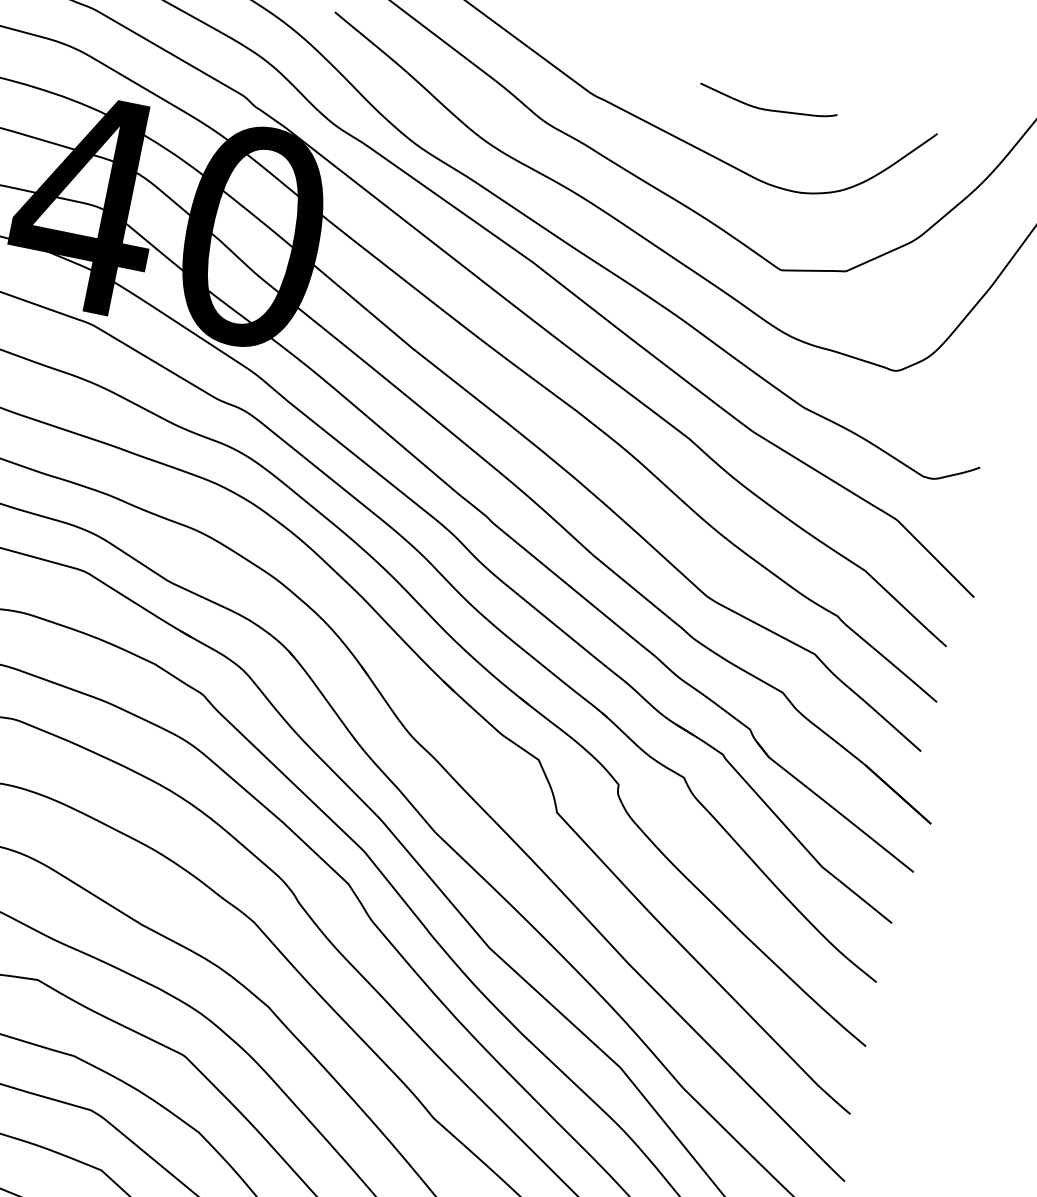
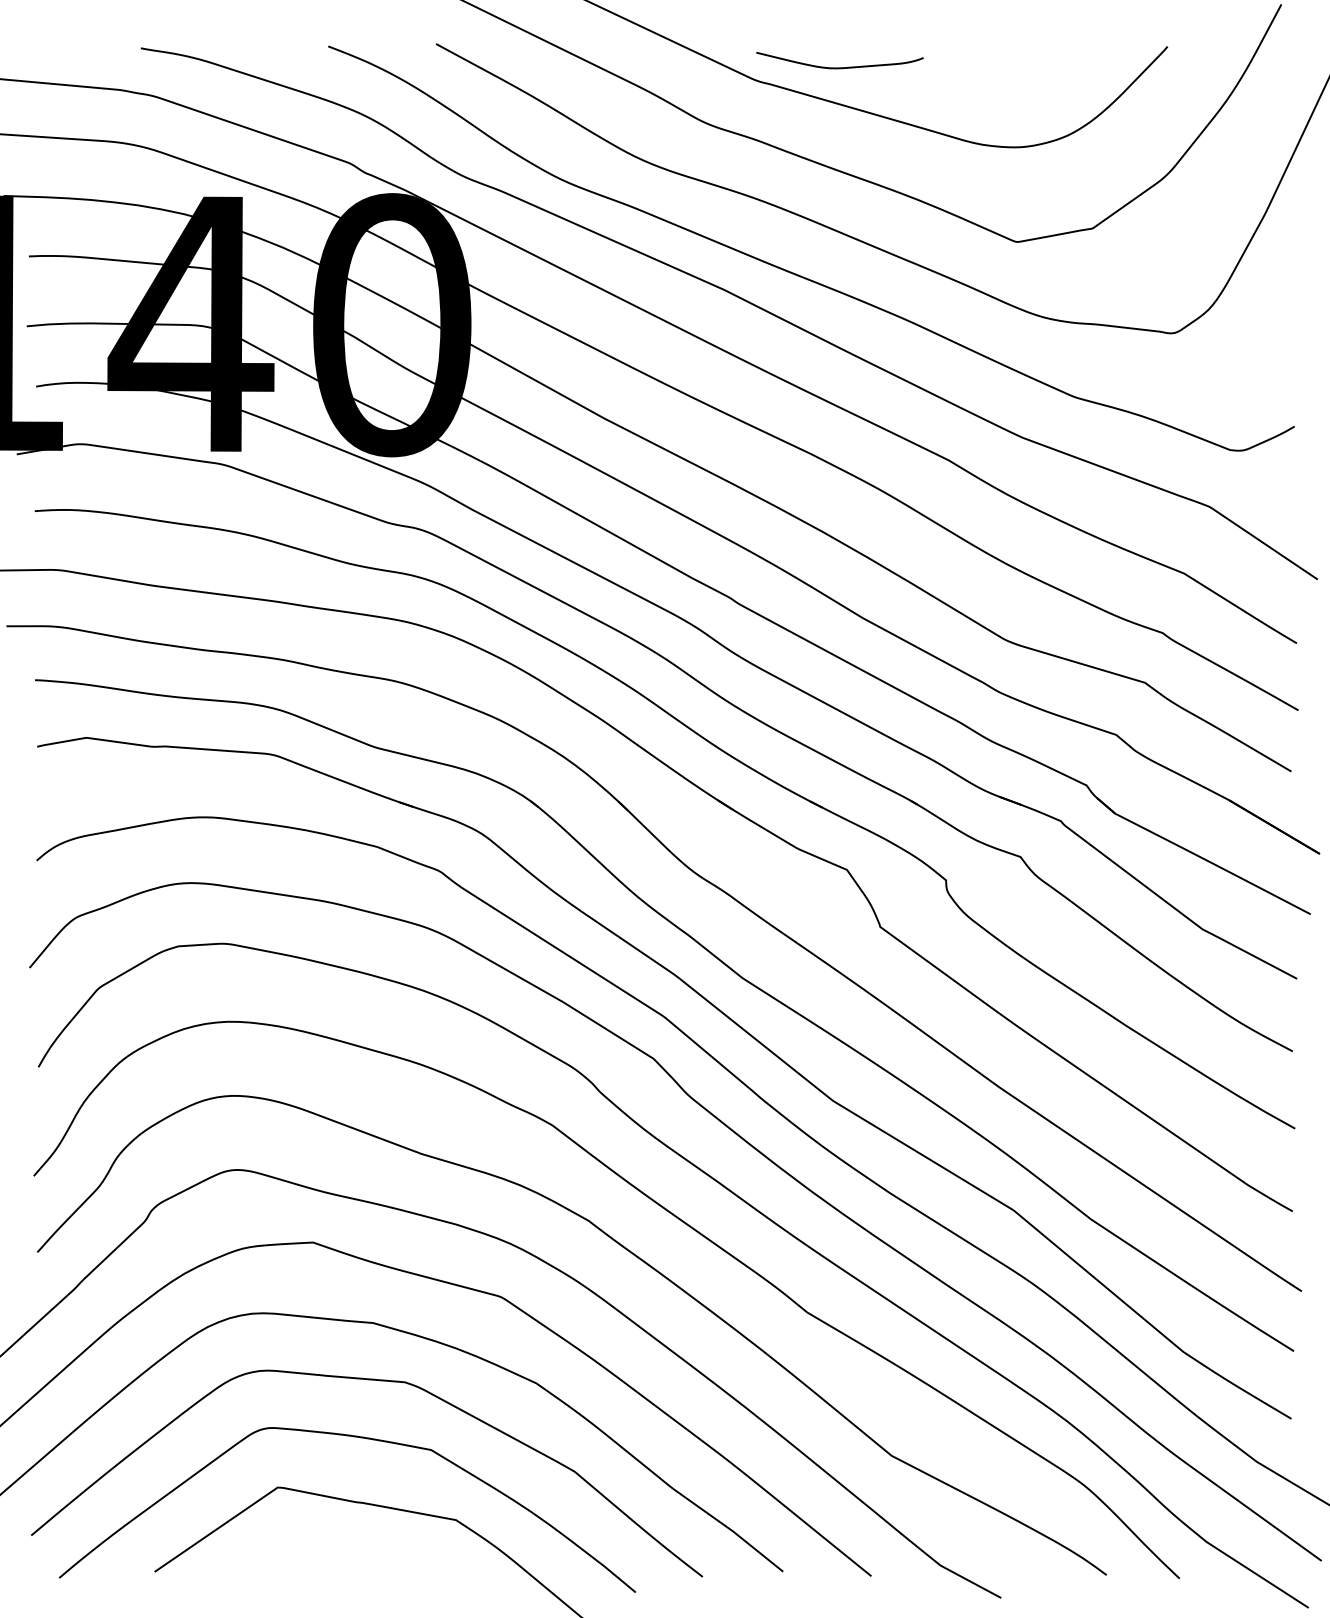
curve: (766, 109) -> (839, 67), moved

